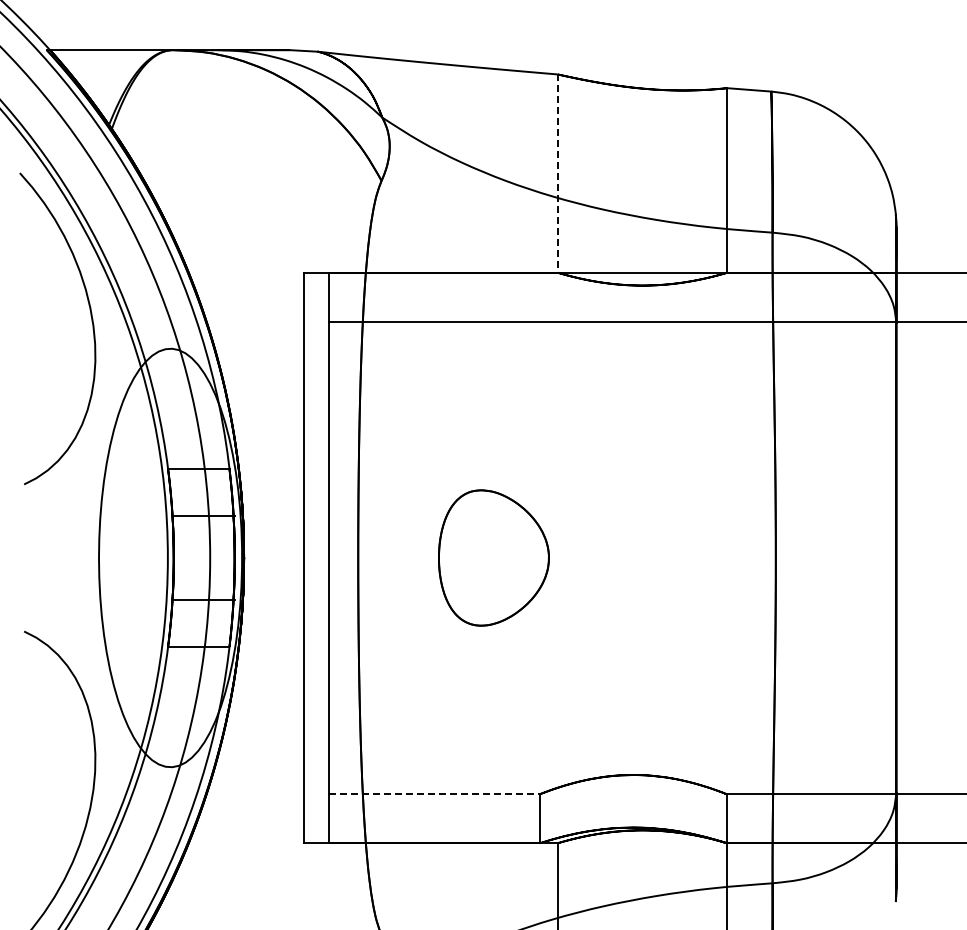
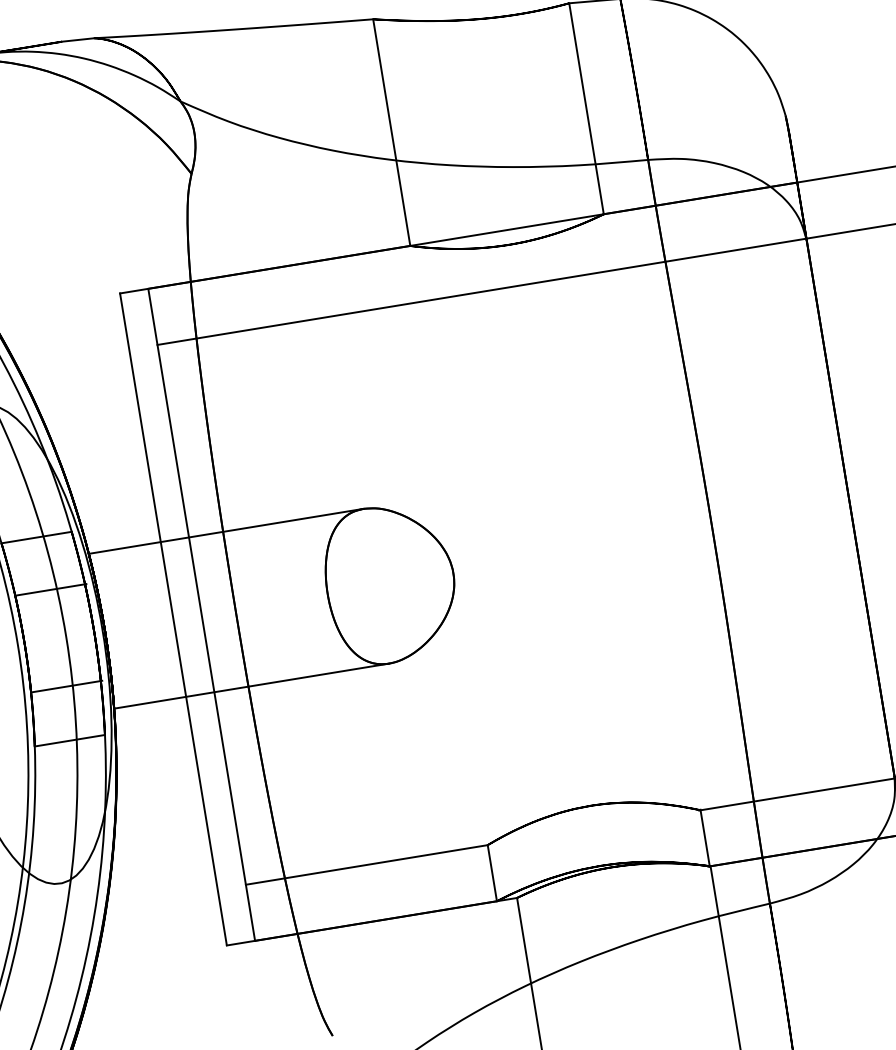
line: (557, 174) -> (391, 133), dashed -> solid
line: (361, 490) -> (226, 531), added
line: (361, 625) -> (251, 685), added
line: (434, 794) -> (366, 865), dashed -> solid

